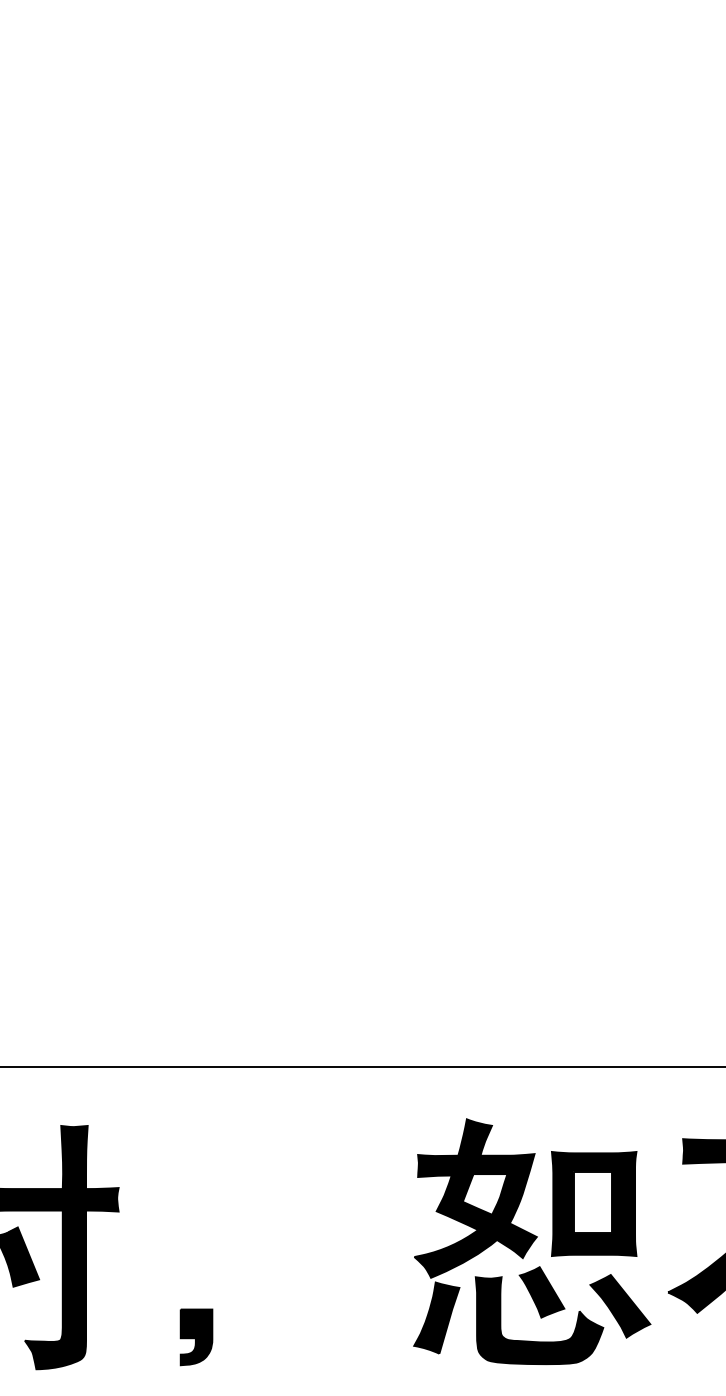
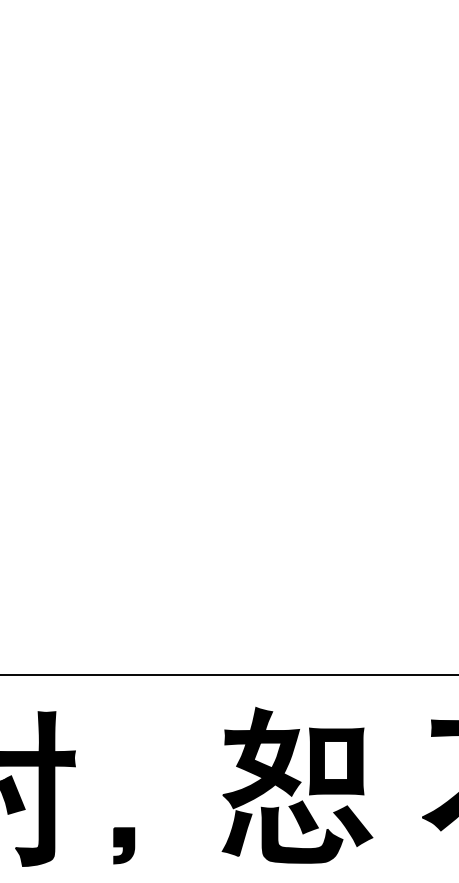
part: (532, 1240) -> (297, 784), moved

